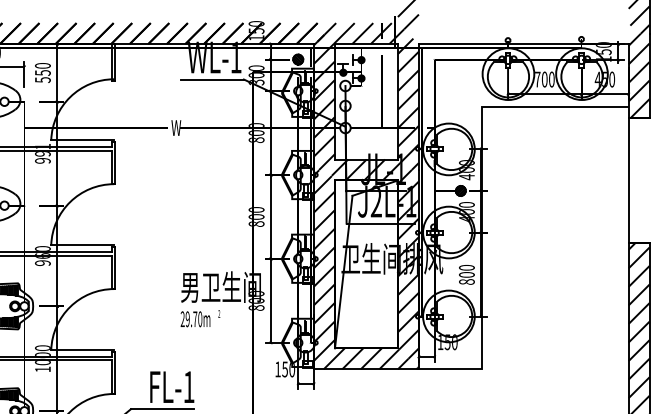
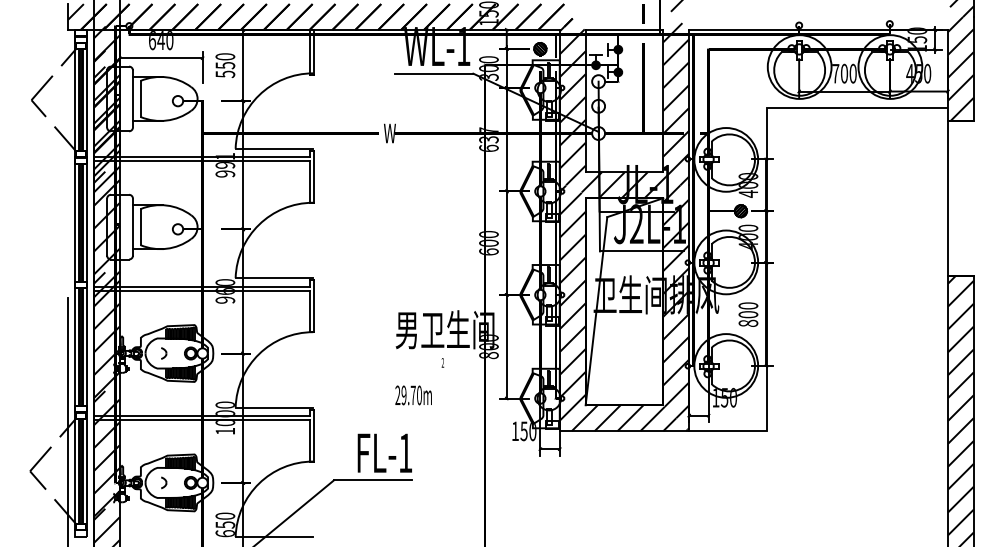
hatch: (364, 34) -> (621, 17), removed
text: (256, 132) -> (488, 139), 800 -> 637
text: (256, 223) -> (488, 251), 800 -> 600
text: (195, 319) -> (413, 395), moved

